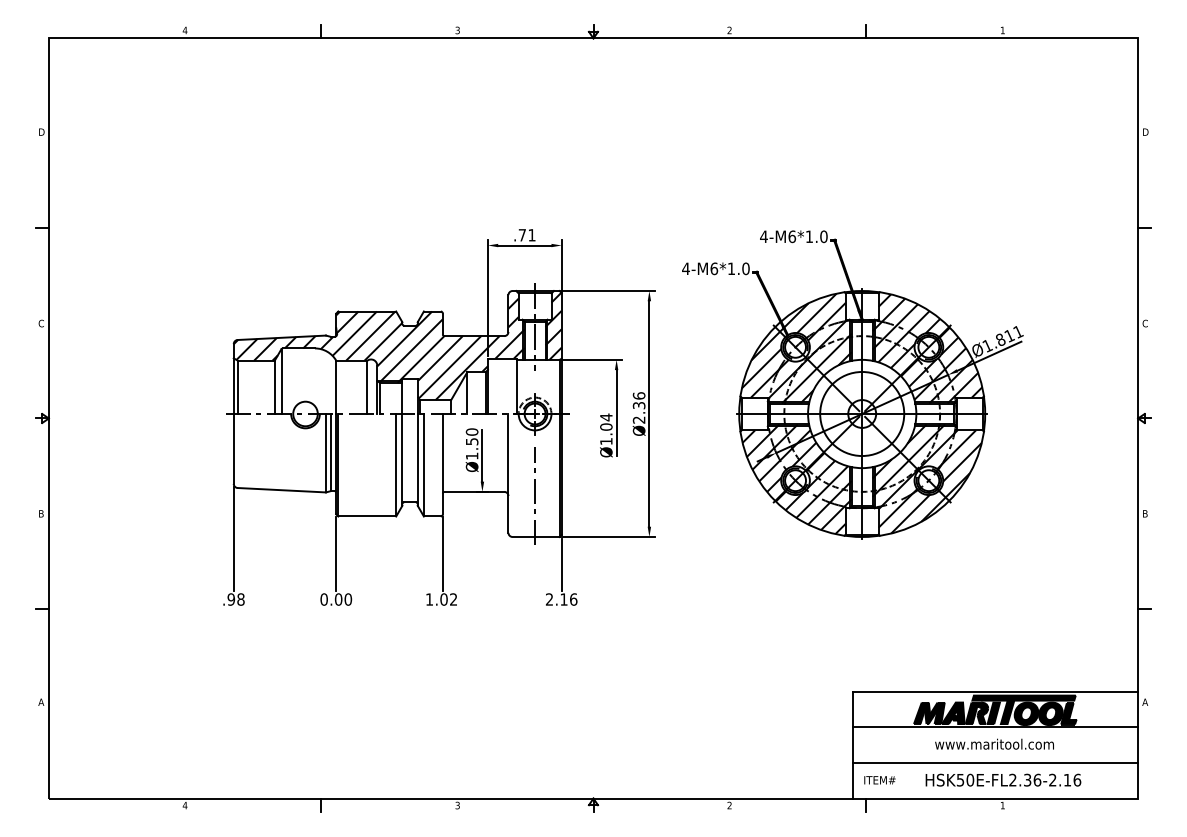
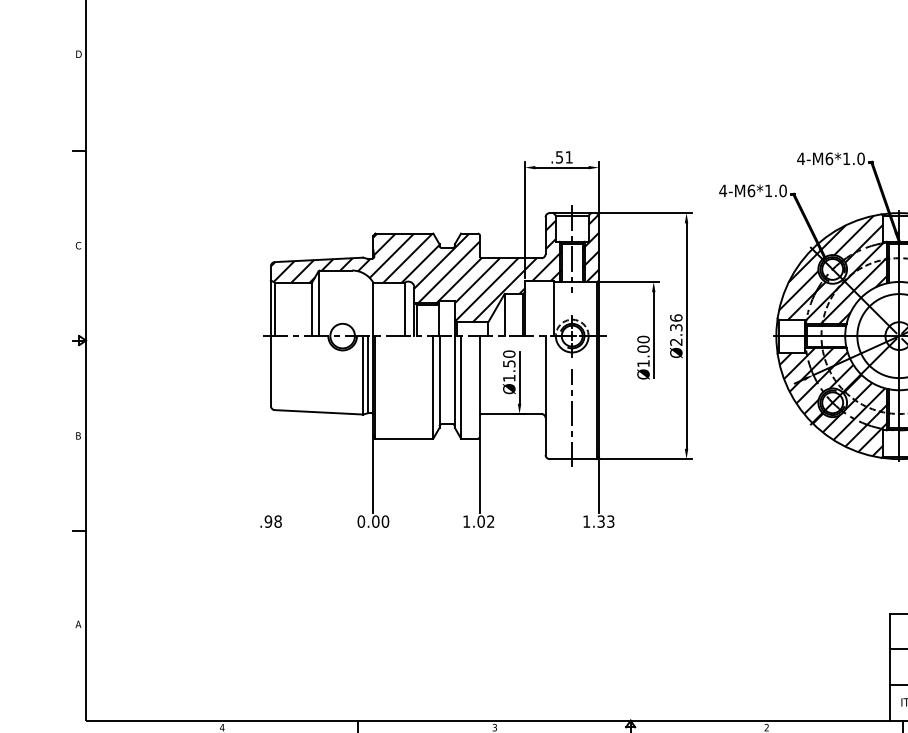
text: (521, 235) -> (558, 157), .71 -> .51
text: (606, 417) -> (643, 339), Ø1.04 -> Ø1.00
line: (233, 538) -> (270, 460), removed
text: (561, 599) -> (598, 521), 2.16 -> 1.33

